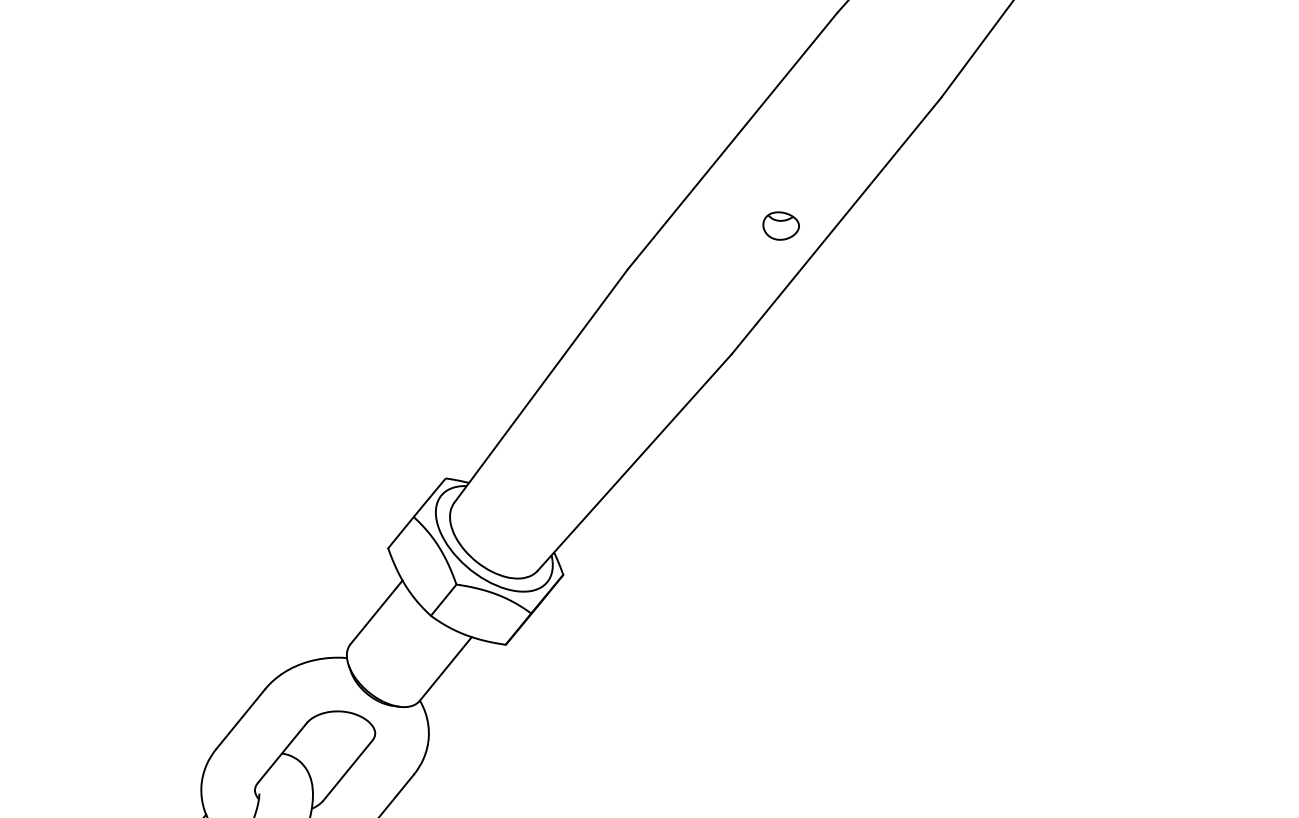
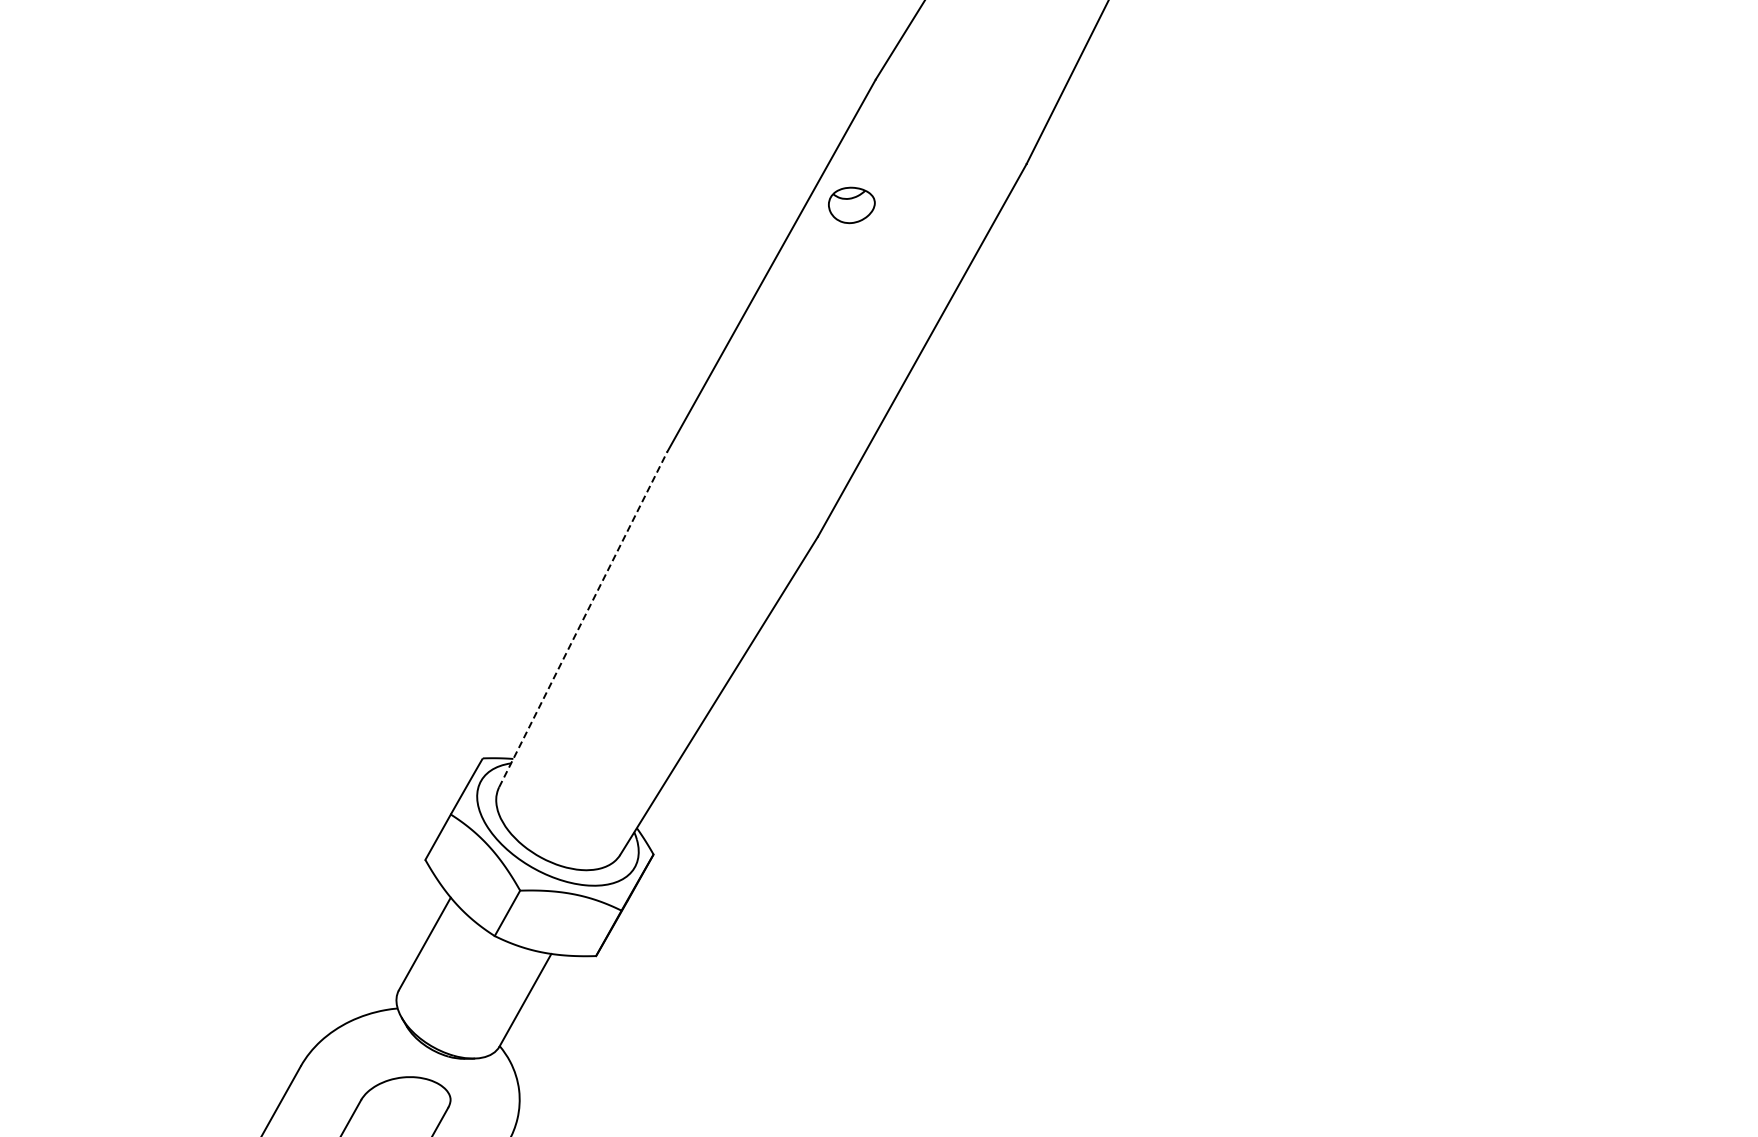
part: (780, 226) -> (851, 205), moved
line: (541, 385) -> (583, 619), solid -> dashed

